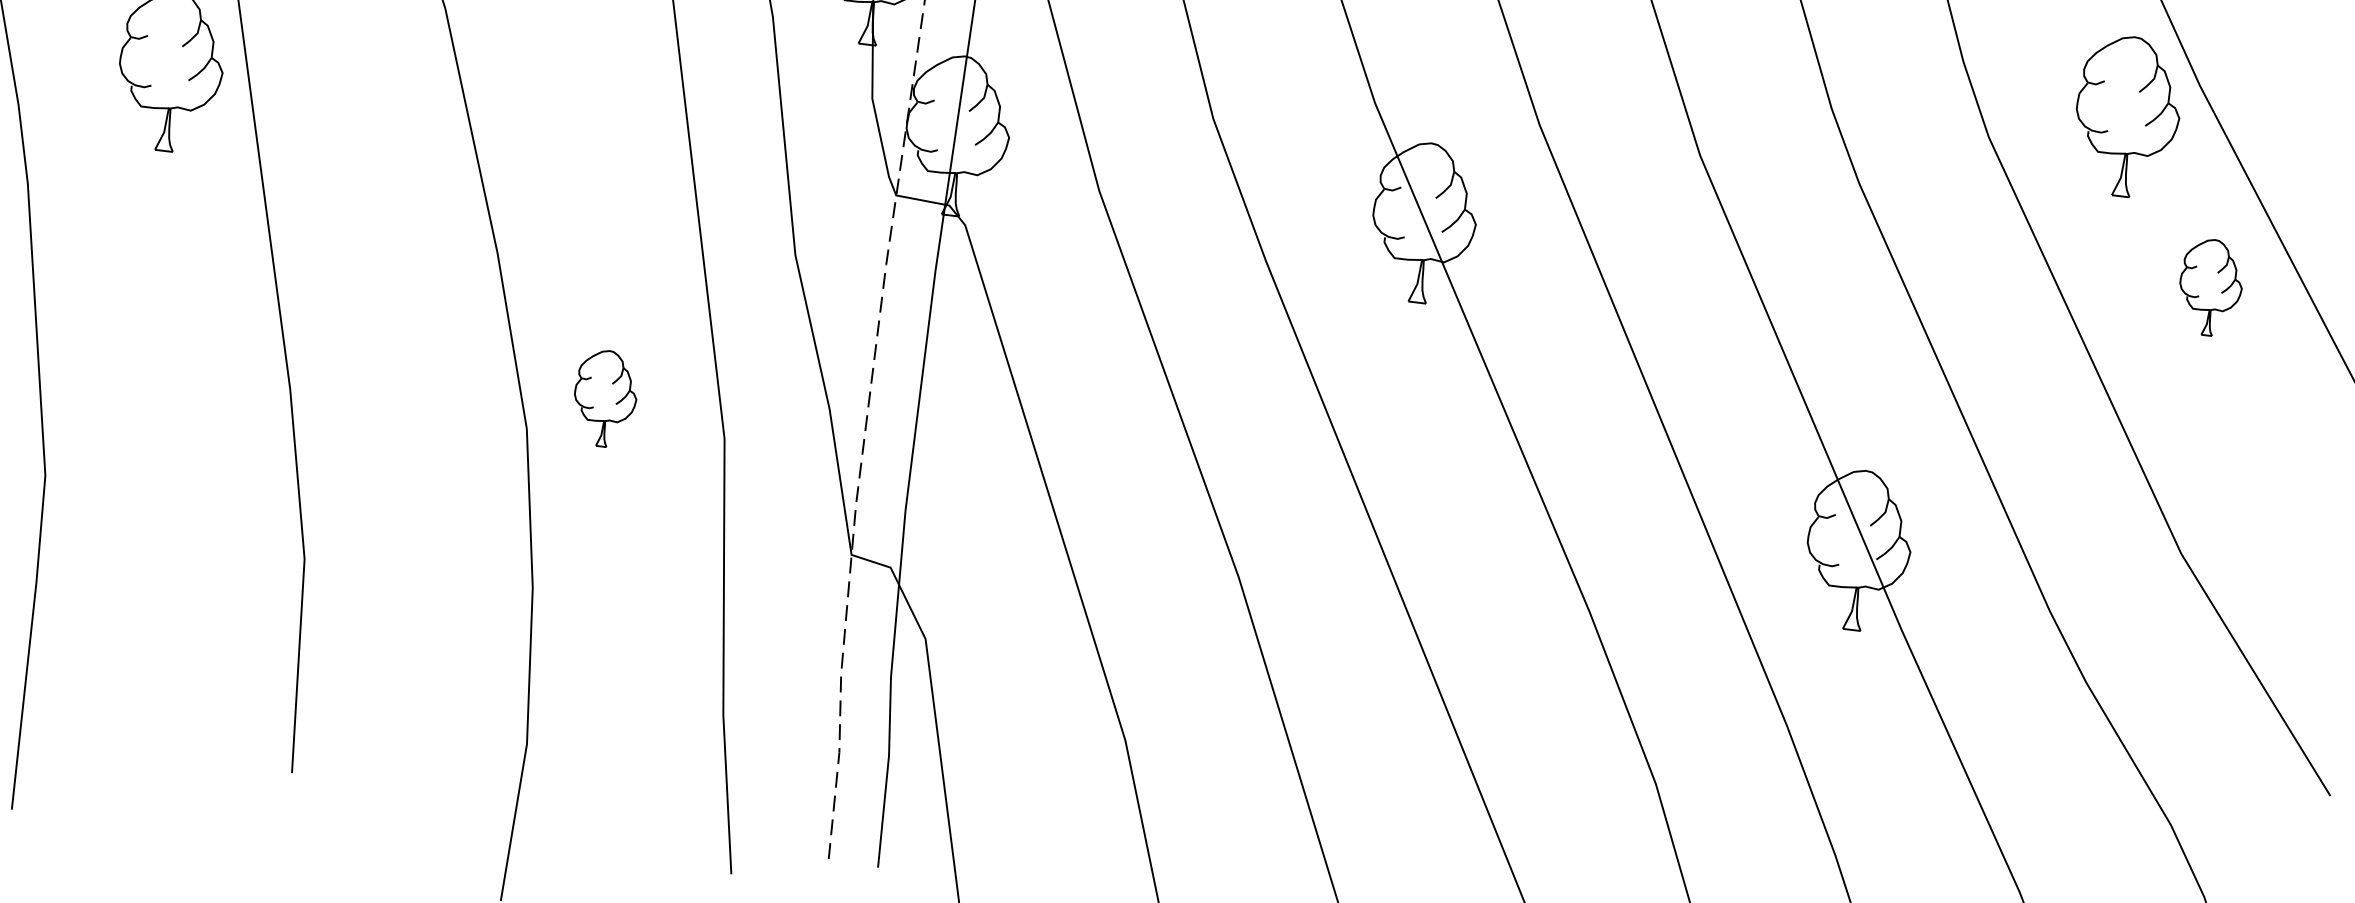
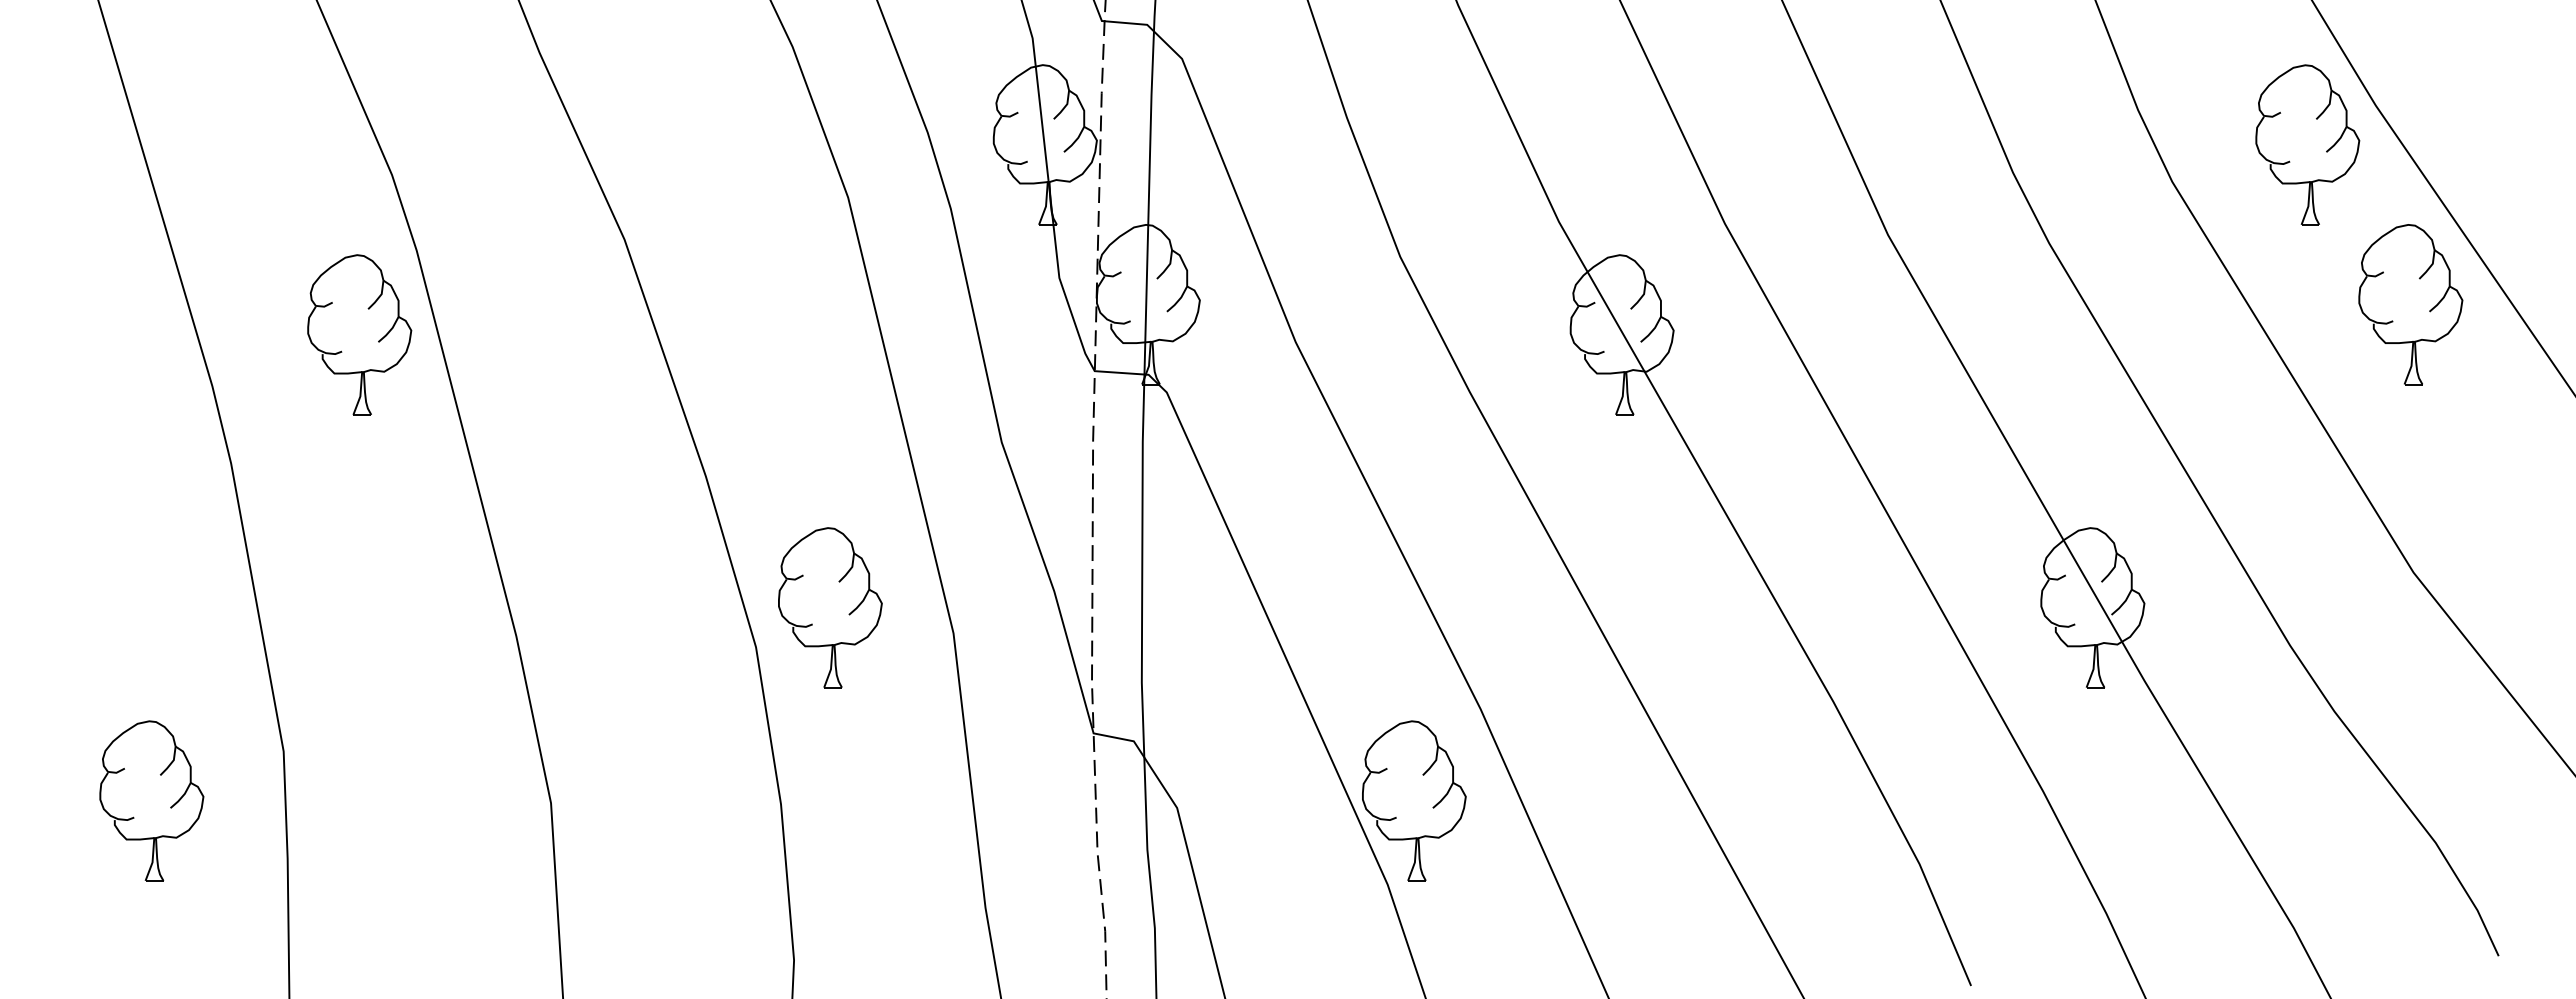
part: (2210, 287) -> (2410, 304), size x1.67
part: (605, 398) -> (830, 607), size x1.67
part: (1162, 660) -> (1414, 800), added

